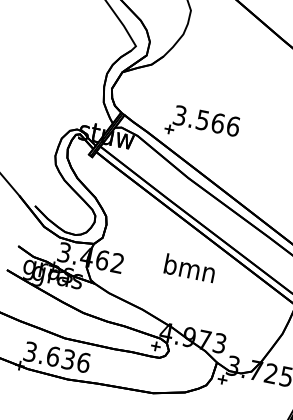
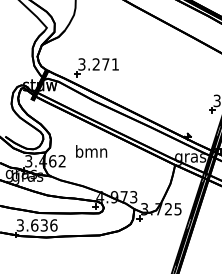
text: (217, 123) -> (105, 64), 3.566 -> 3.271
text: (189, 268) -> (91, 151), moved

